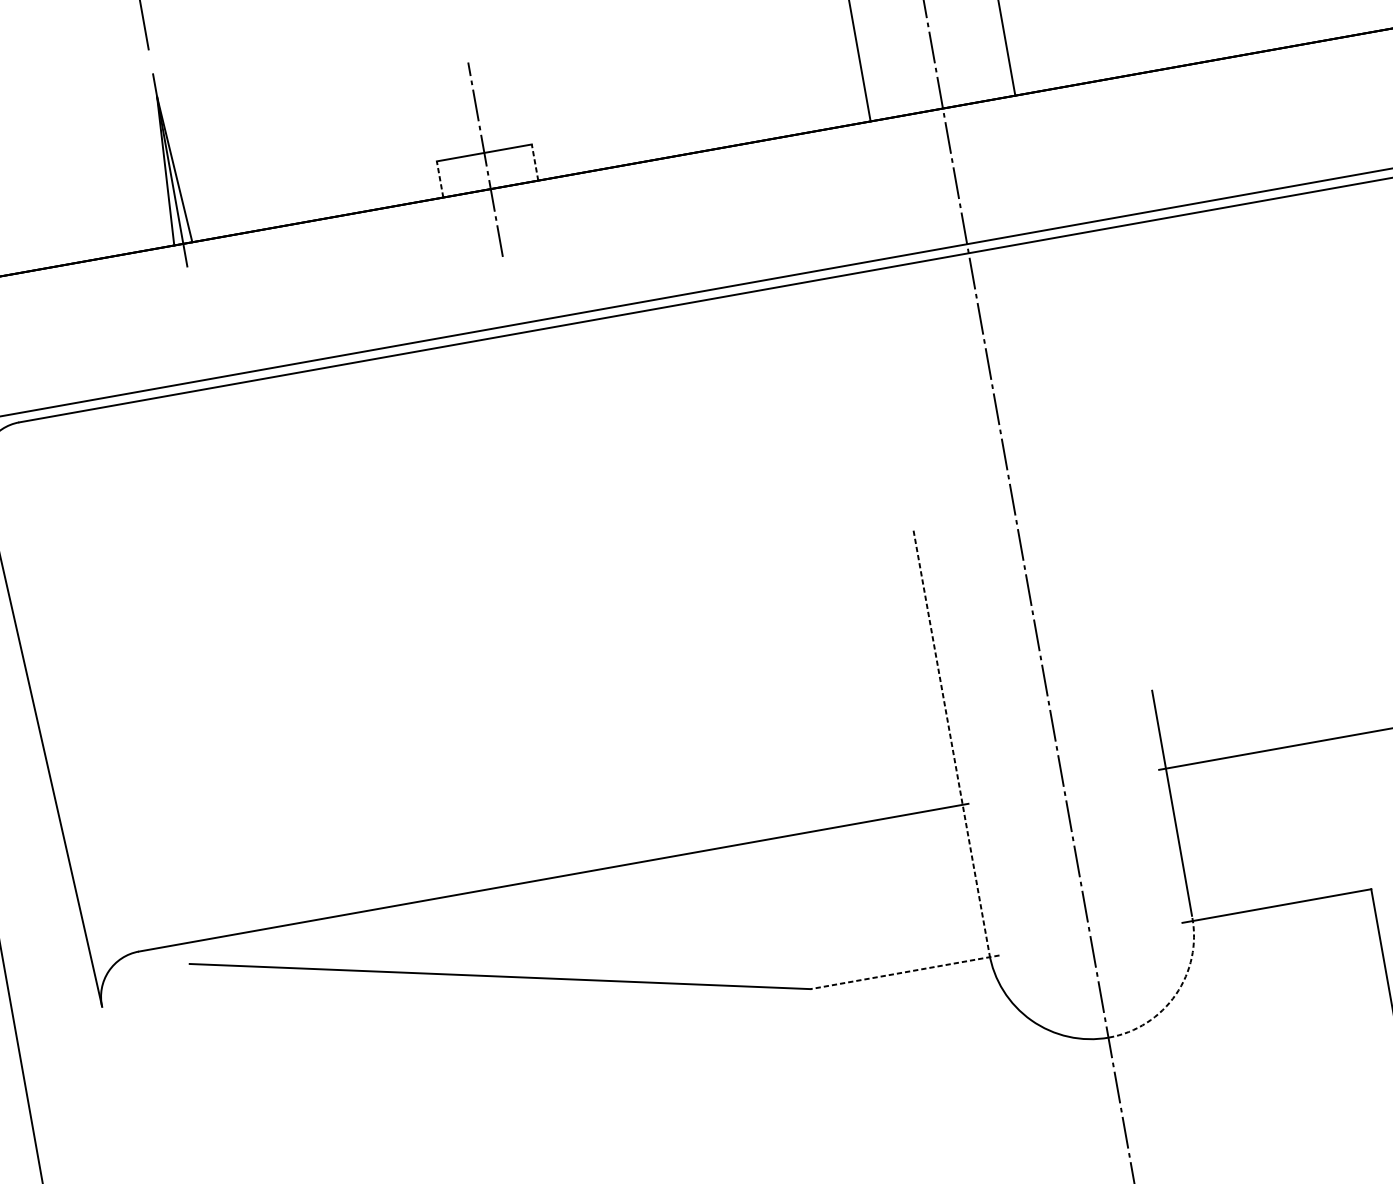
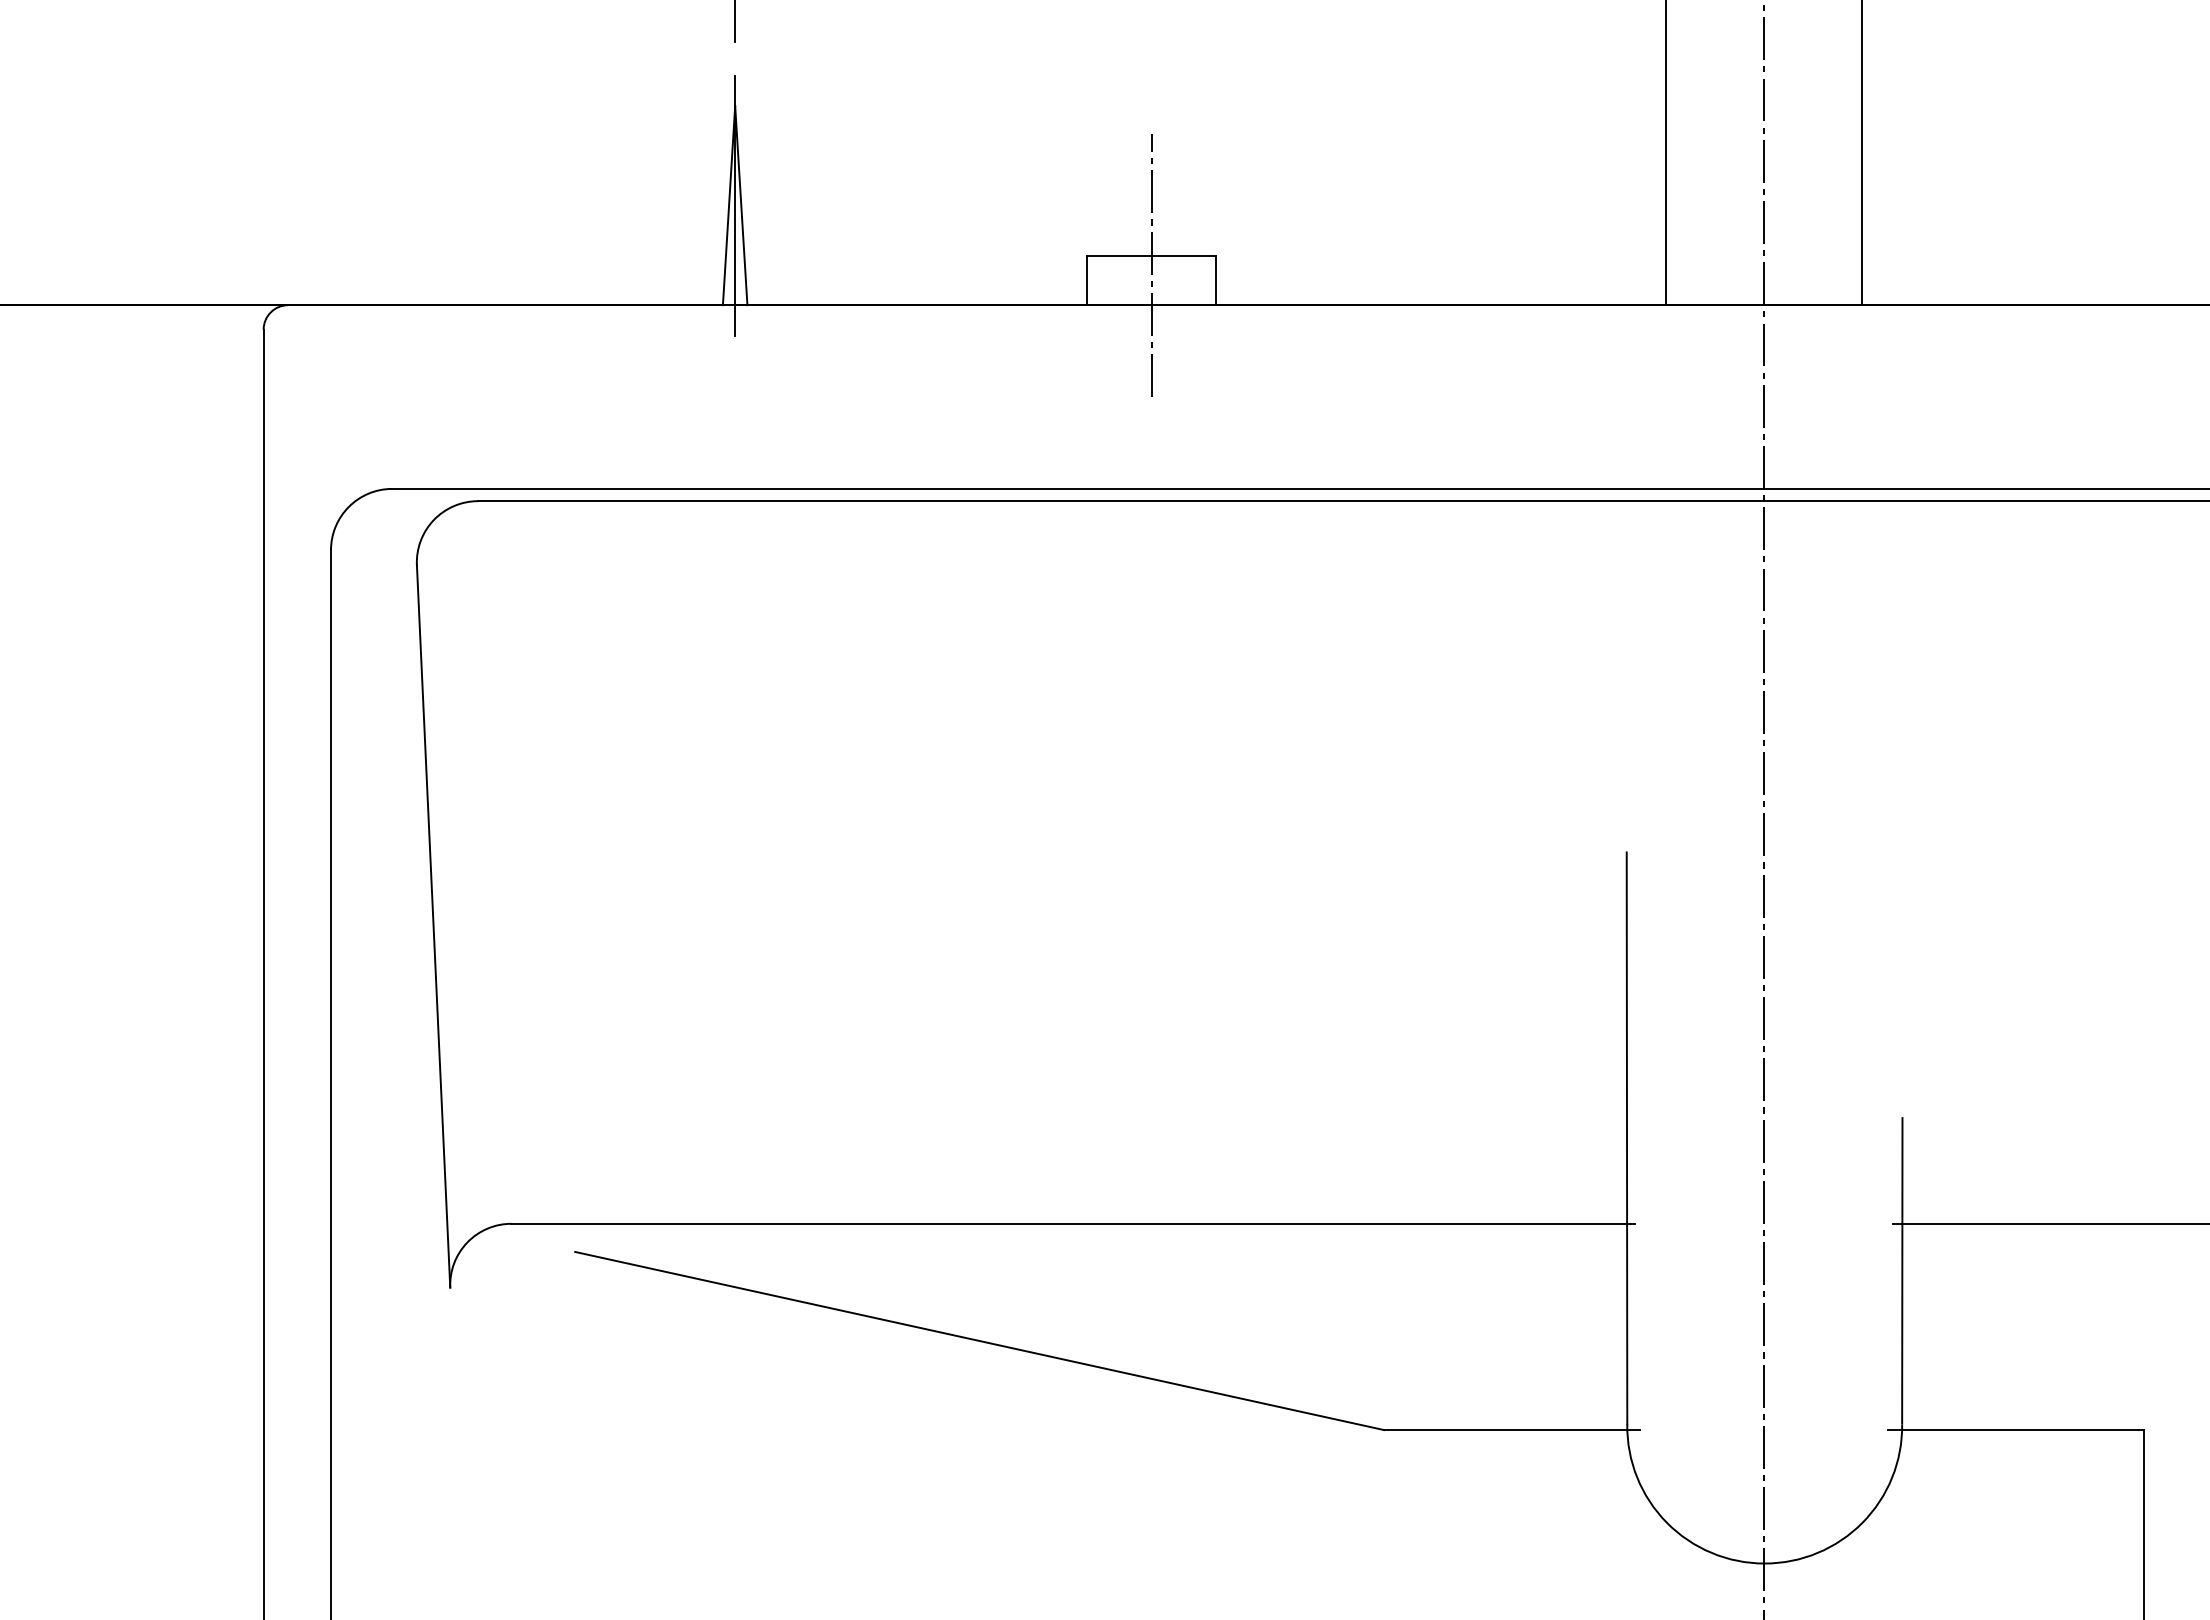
line: (534, 162) -> (1215, 280), dashed -> solid
line: (440, 179) -> (1087, 280), dashed -> solid
line: (951, 741) -> (1627, 1138), dashed -> solid
line: (905, 972) -> (1512, 1430), dashed -> solid
arc: (1175, 994) -> (1862, 1522), dashed -> solid

